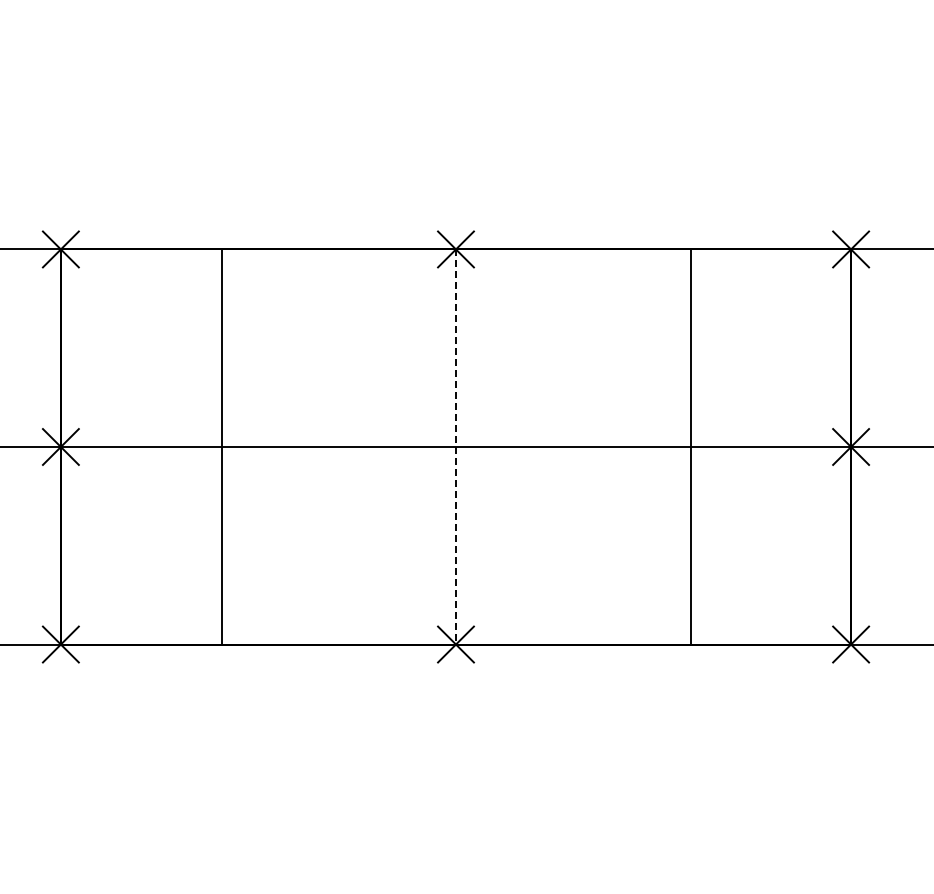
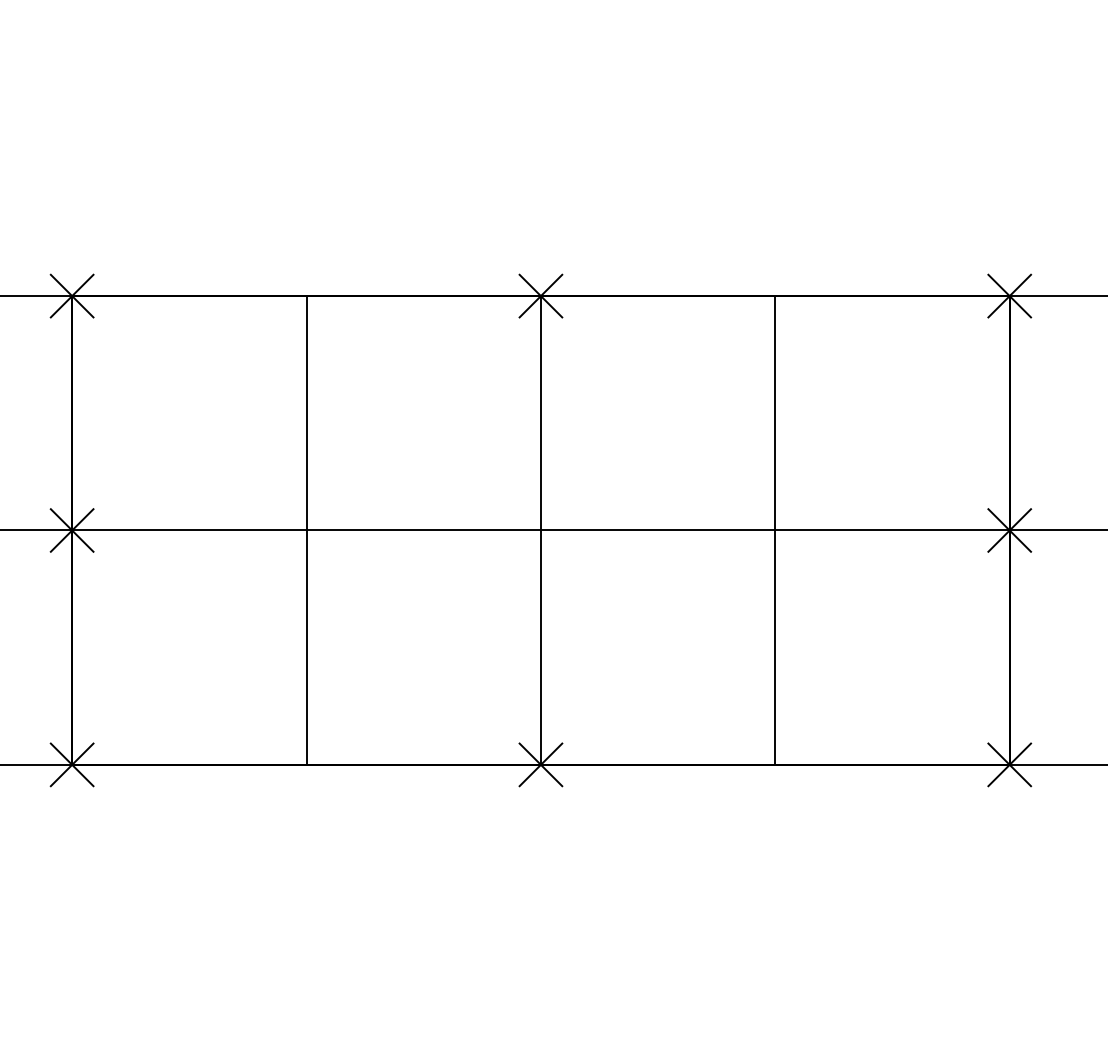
line: (222, 446) -> (306, 529), moved
line: (456, 446) -> (541, 529), dashed -> solid
line: (690, 446) -> (775, 529), moved

